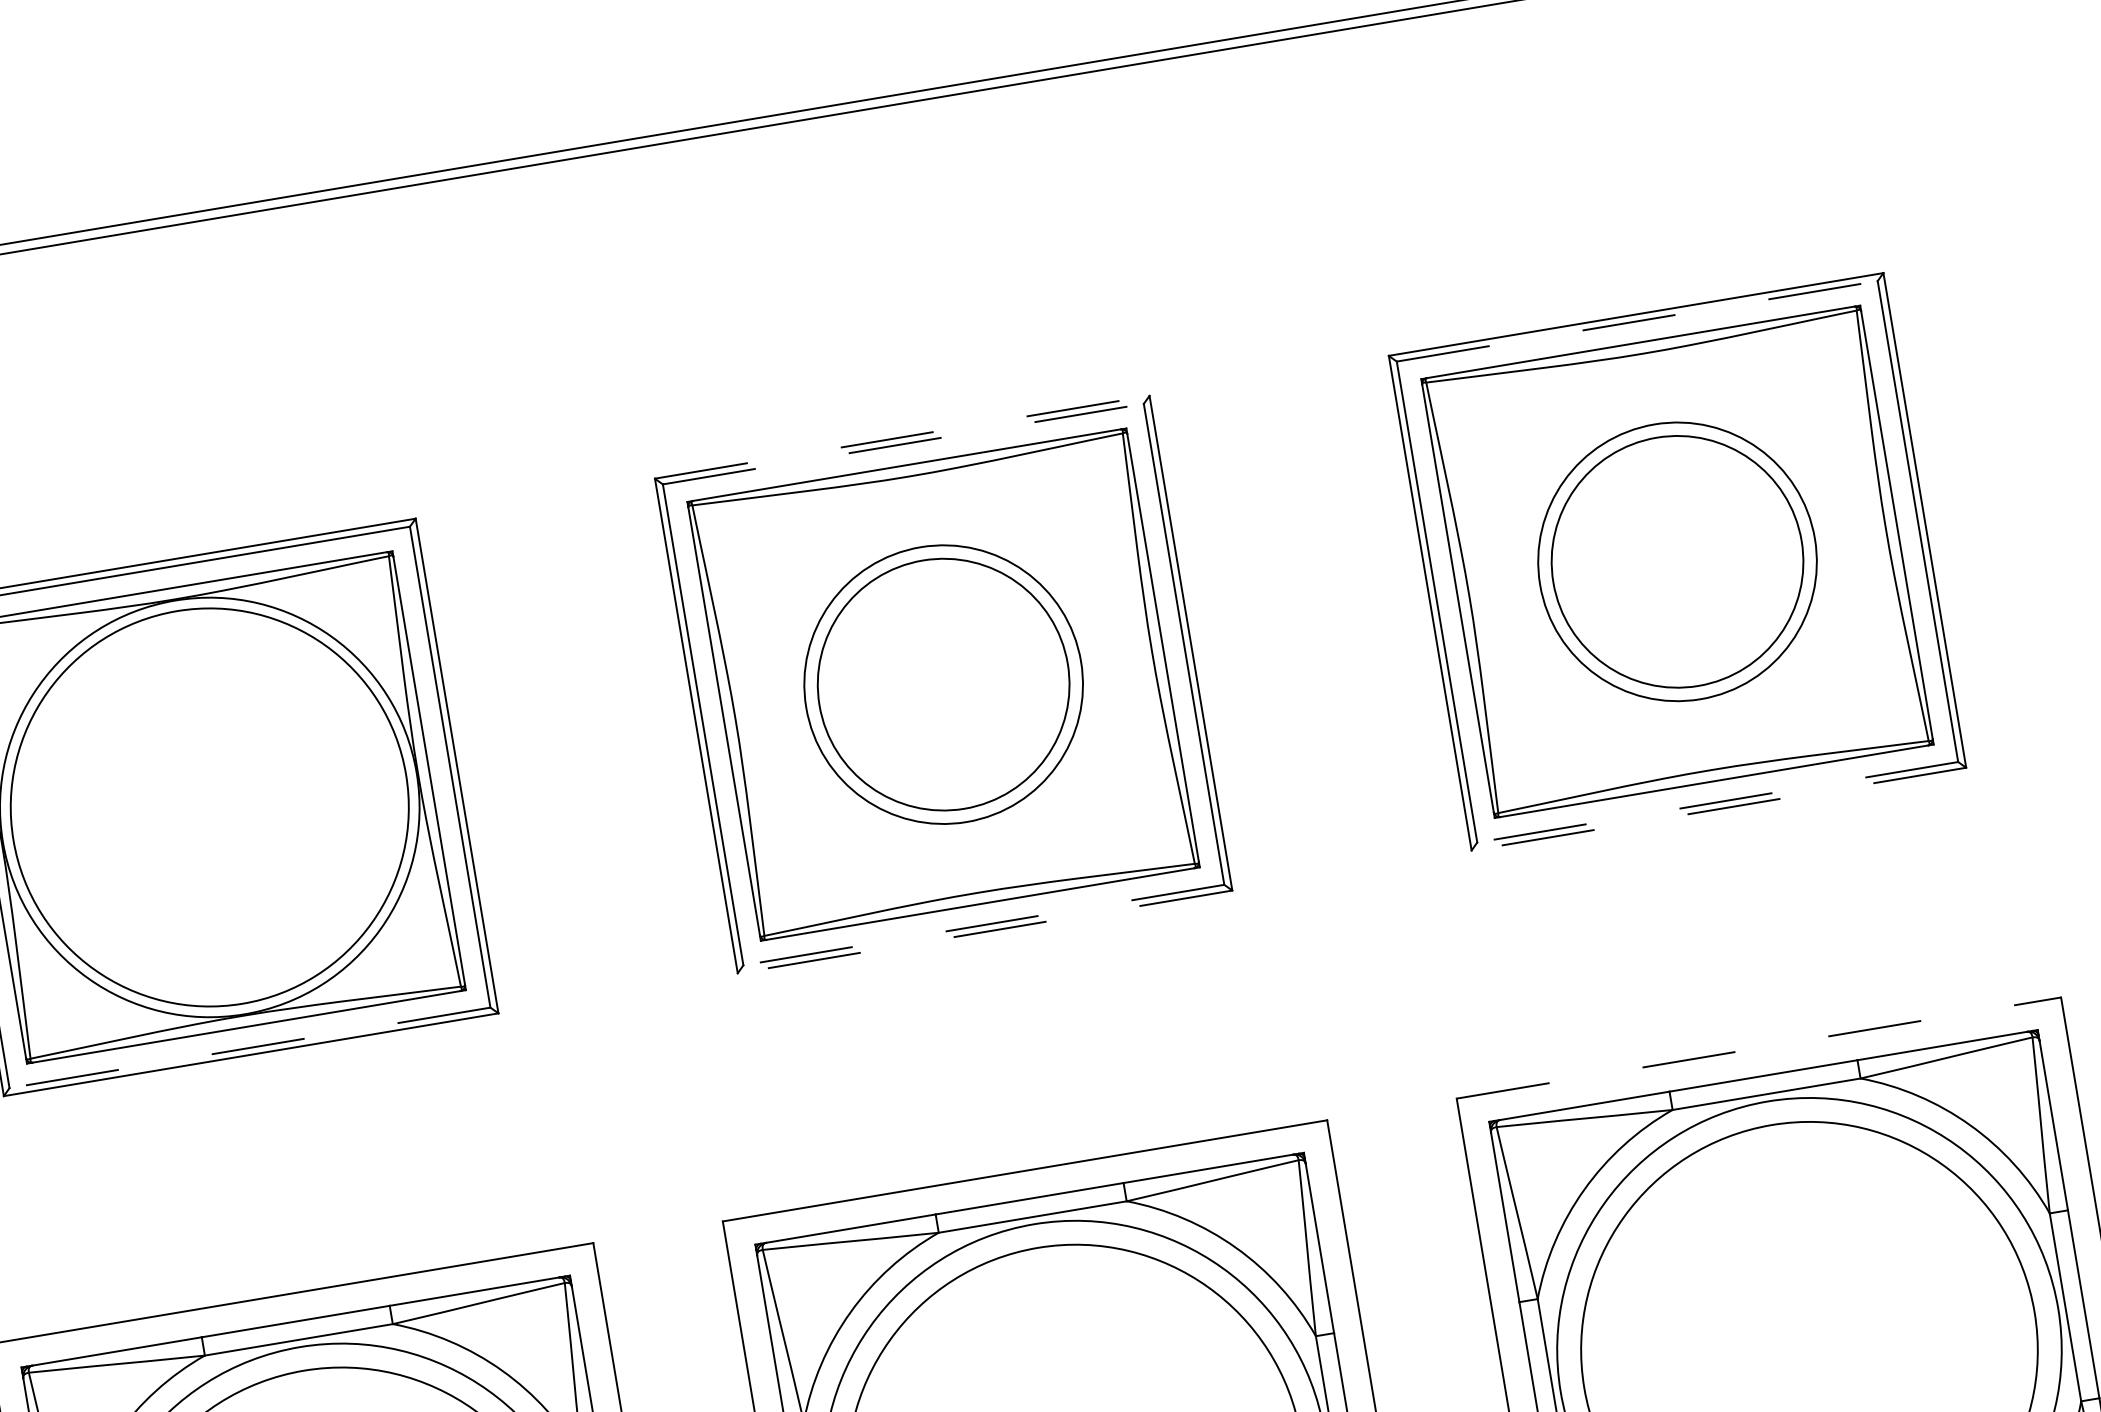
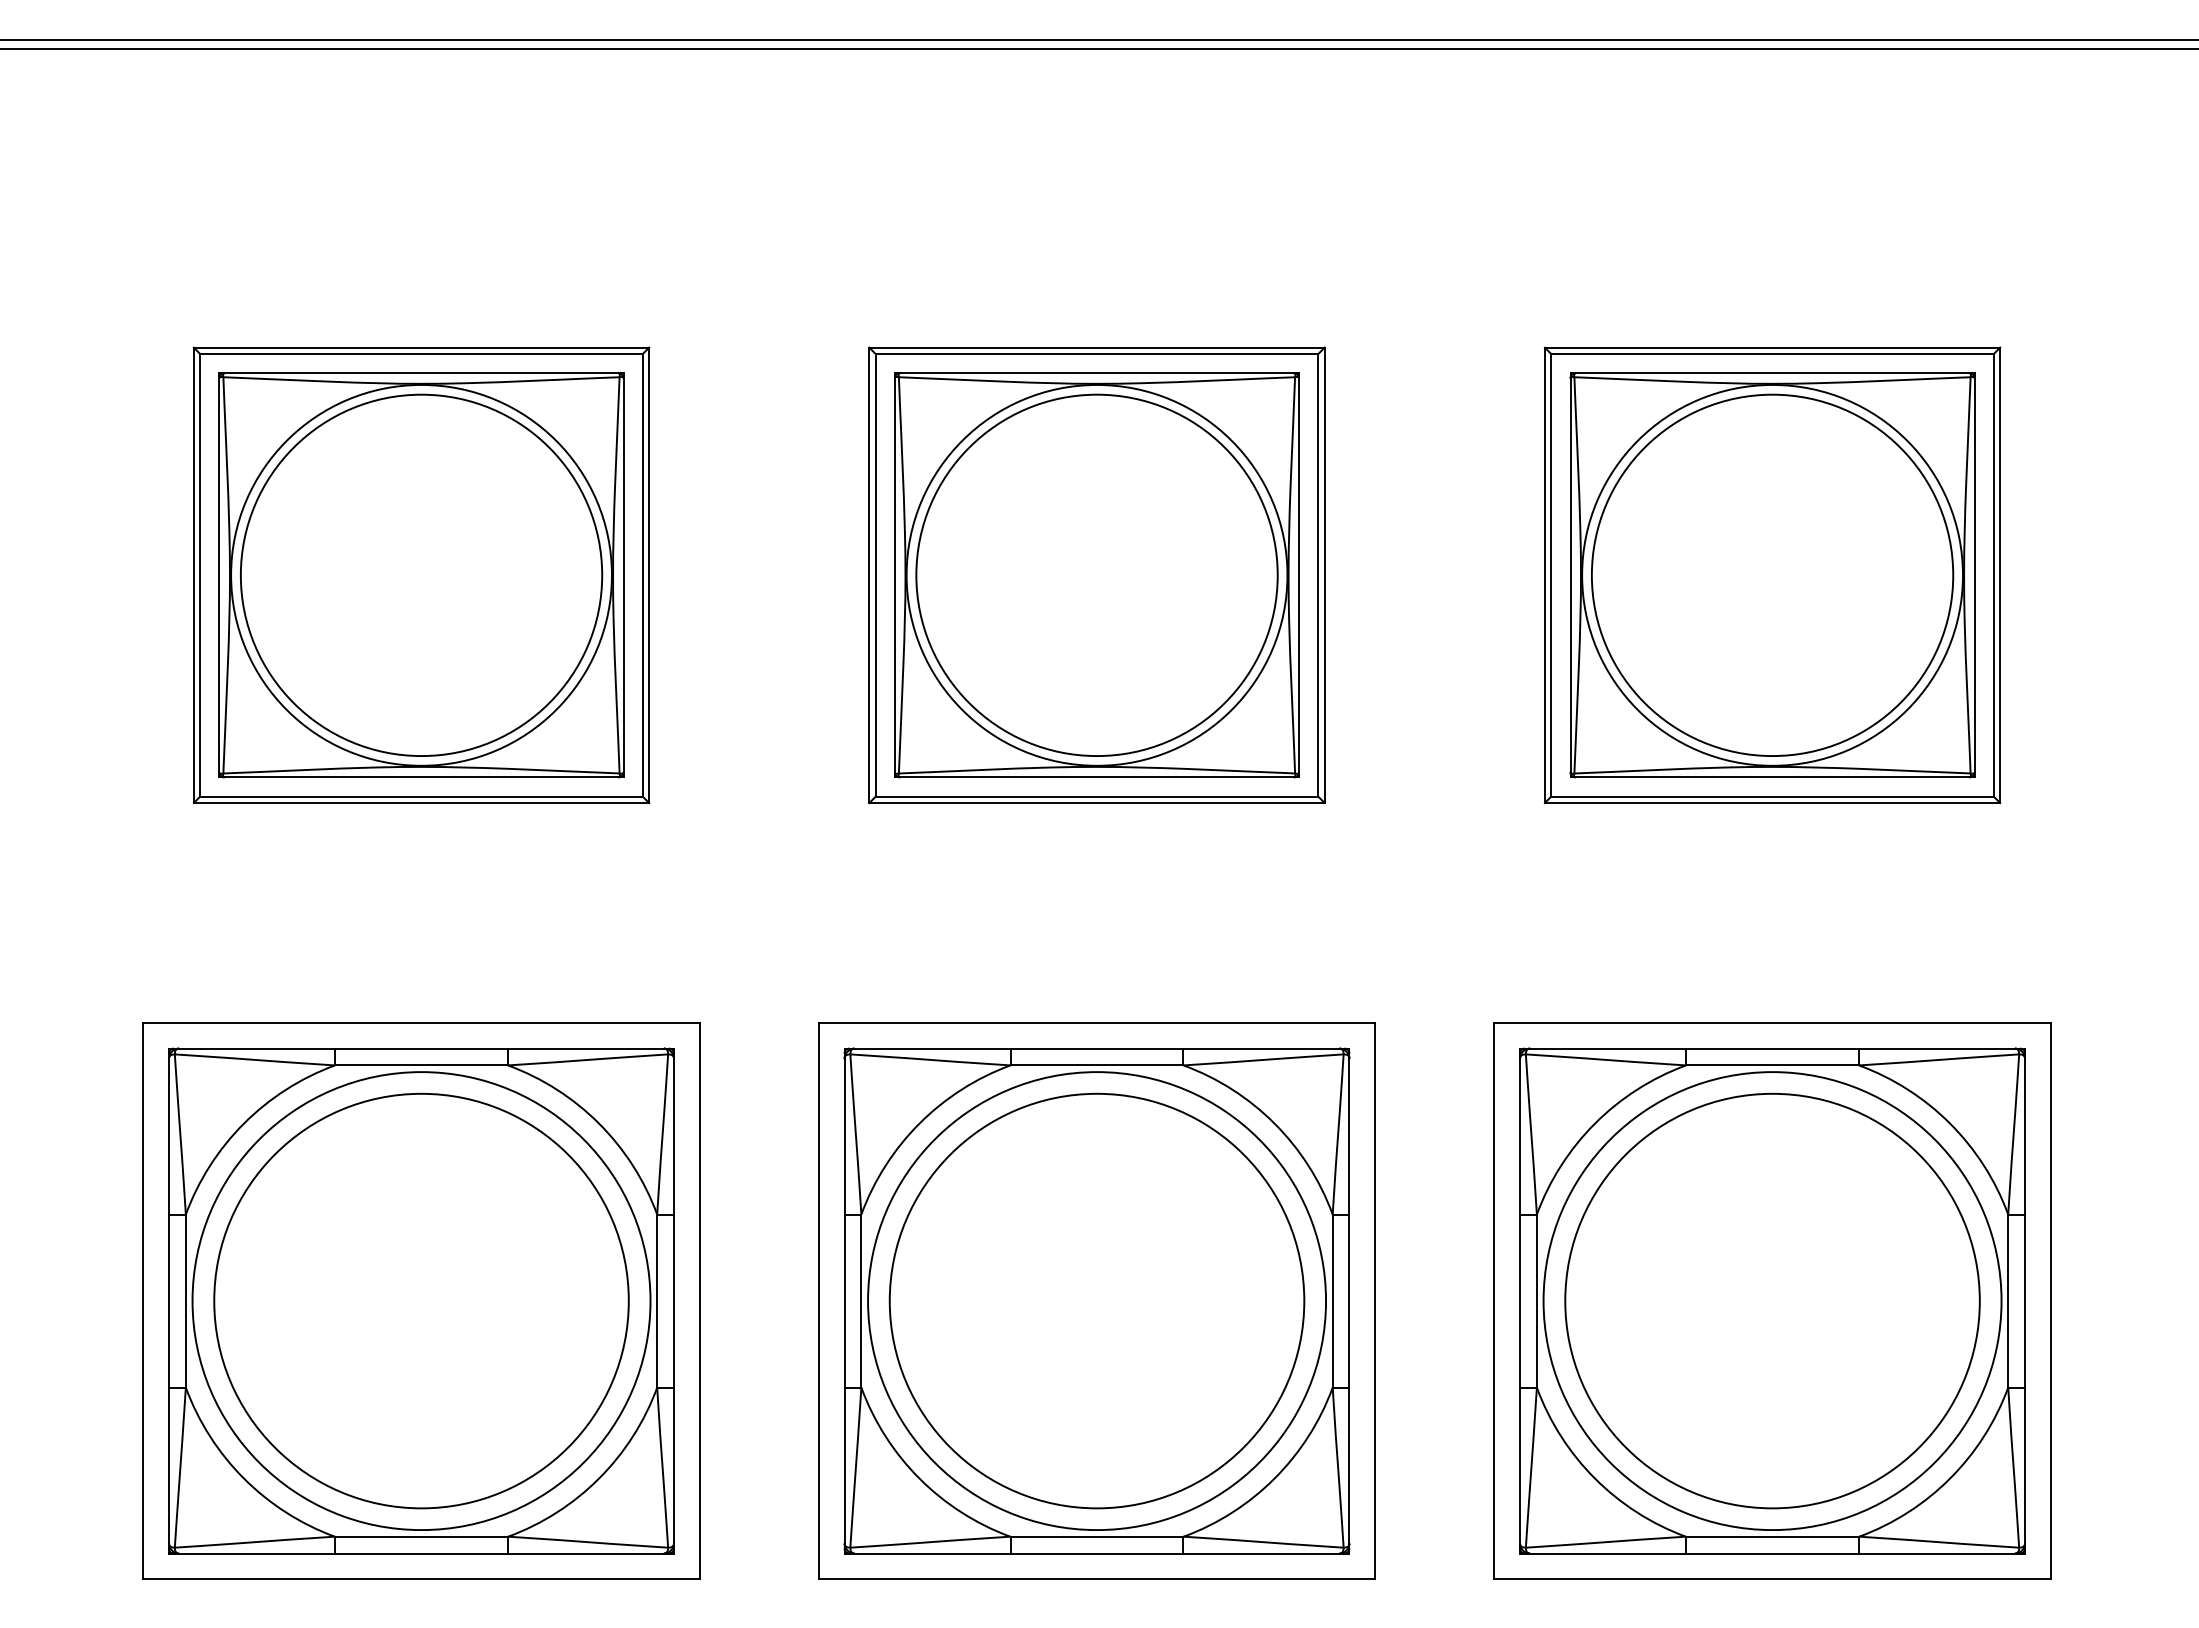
line: (1638, 321) -> (1773, 354), dashed -> solid
line: (902, 437) -> (1097, 347), dashed -> solid
line: (904, 444) -> (1097, 354), dashed -> solid
circle: (1677, 560) -> (1772, 574), size x1.67
circle: (1677, 561) -> (1772, 575), size x1.43
circle: (942, 683) -> (1096, 574), size x1.67
circle: (943, 684) -> (1096, 575), size x1.43
line: (1717, 802) -> (1772, 796), dashed -> solid
line: (1718, 809) -> (1772, 803), dashed -> solid
line: (983, 924) -> (1096, 796), dashed -> solid
line: (985, 932) -> (1097, 803), dashed -> solid
line: (248, 1047) -> (420, 796), dashed -> solid
line: (1759, 1047) -> (1773, 1022), dashed -> solid

